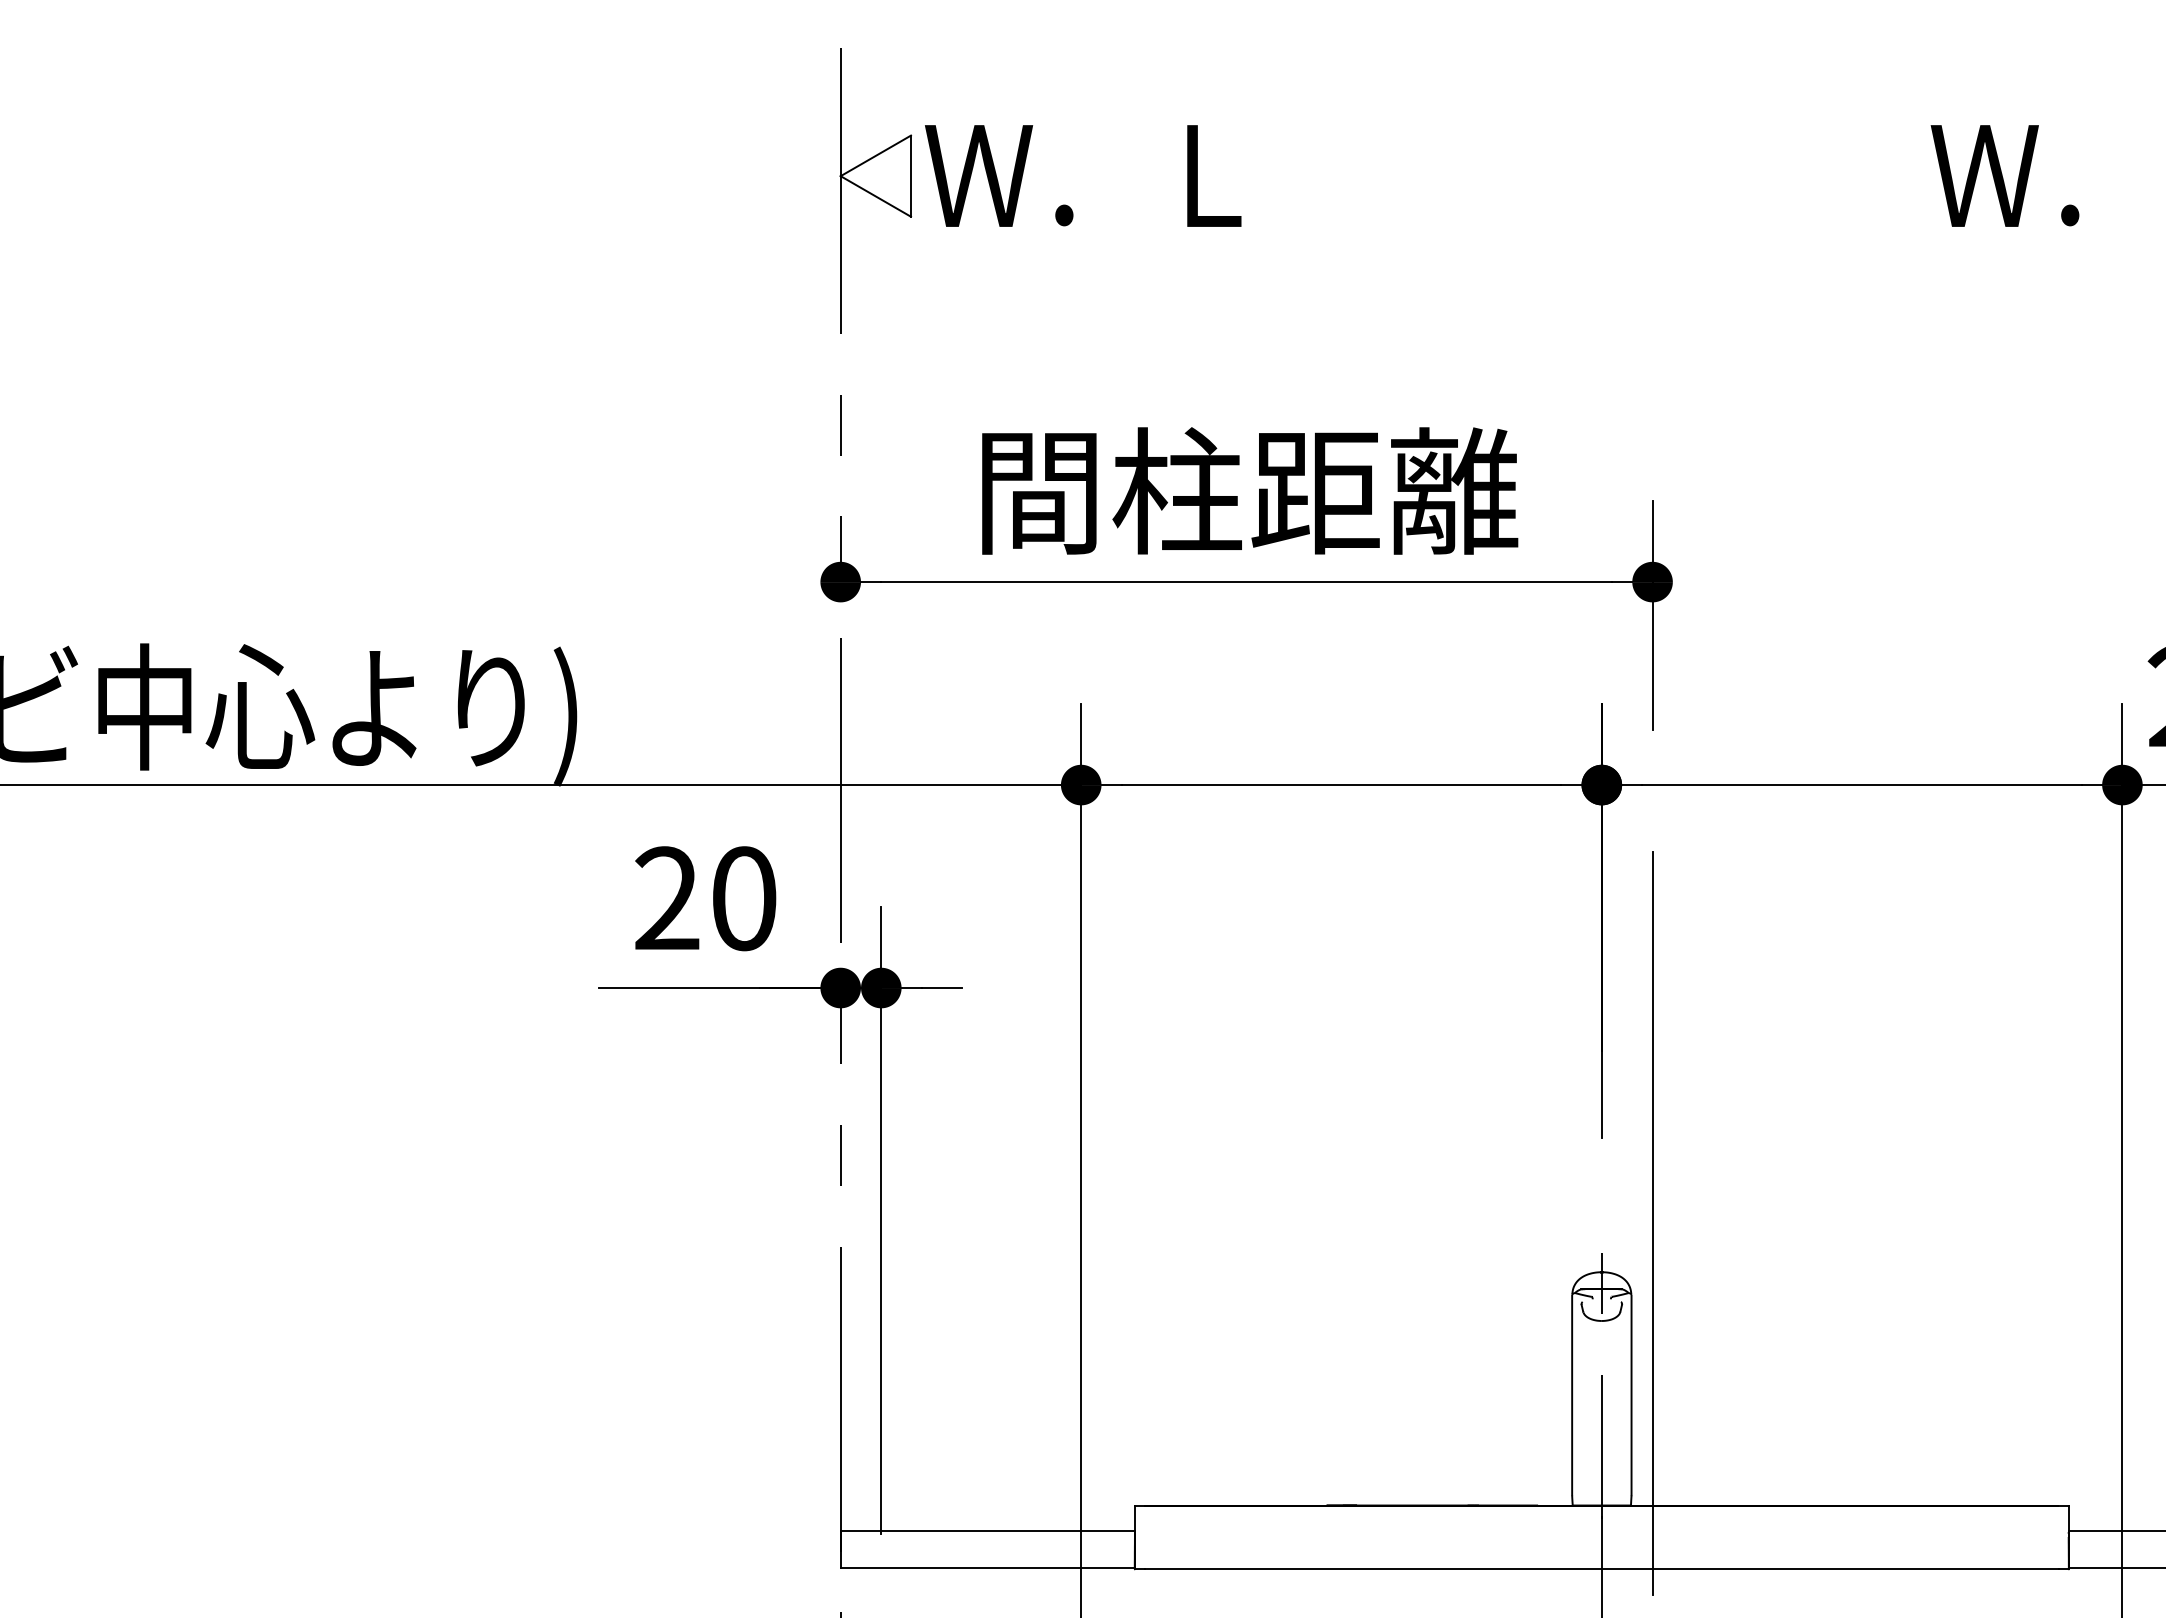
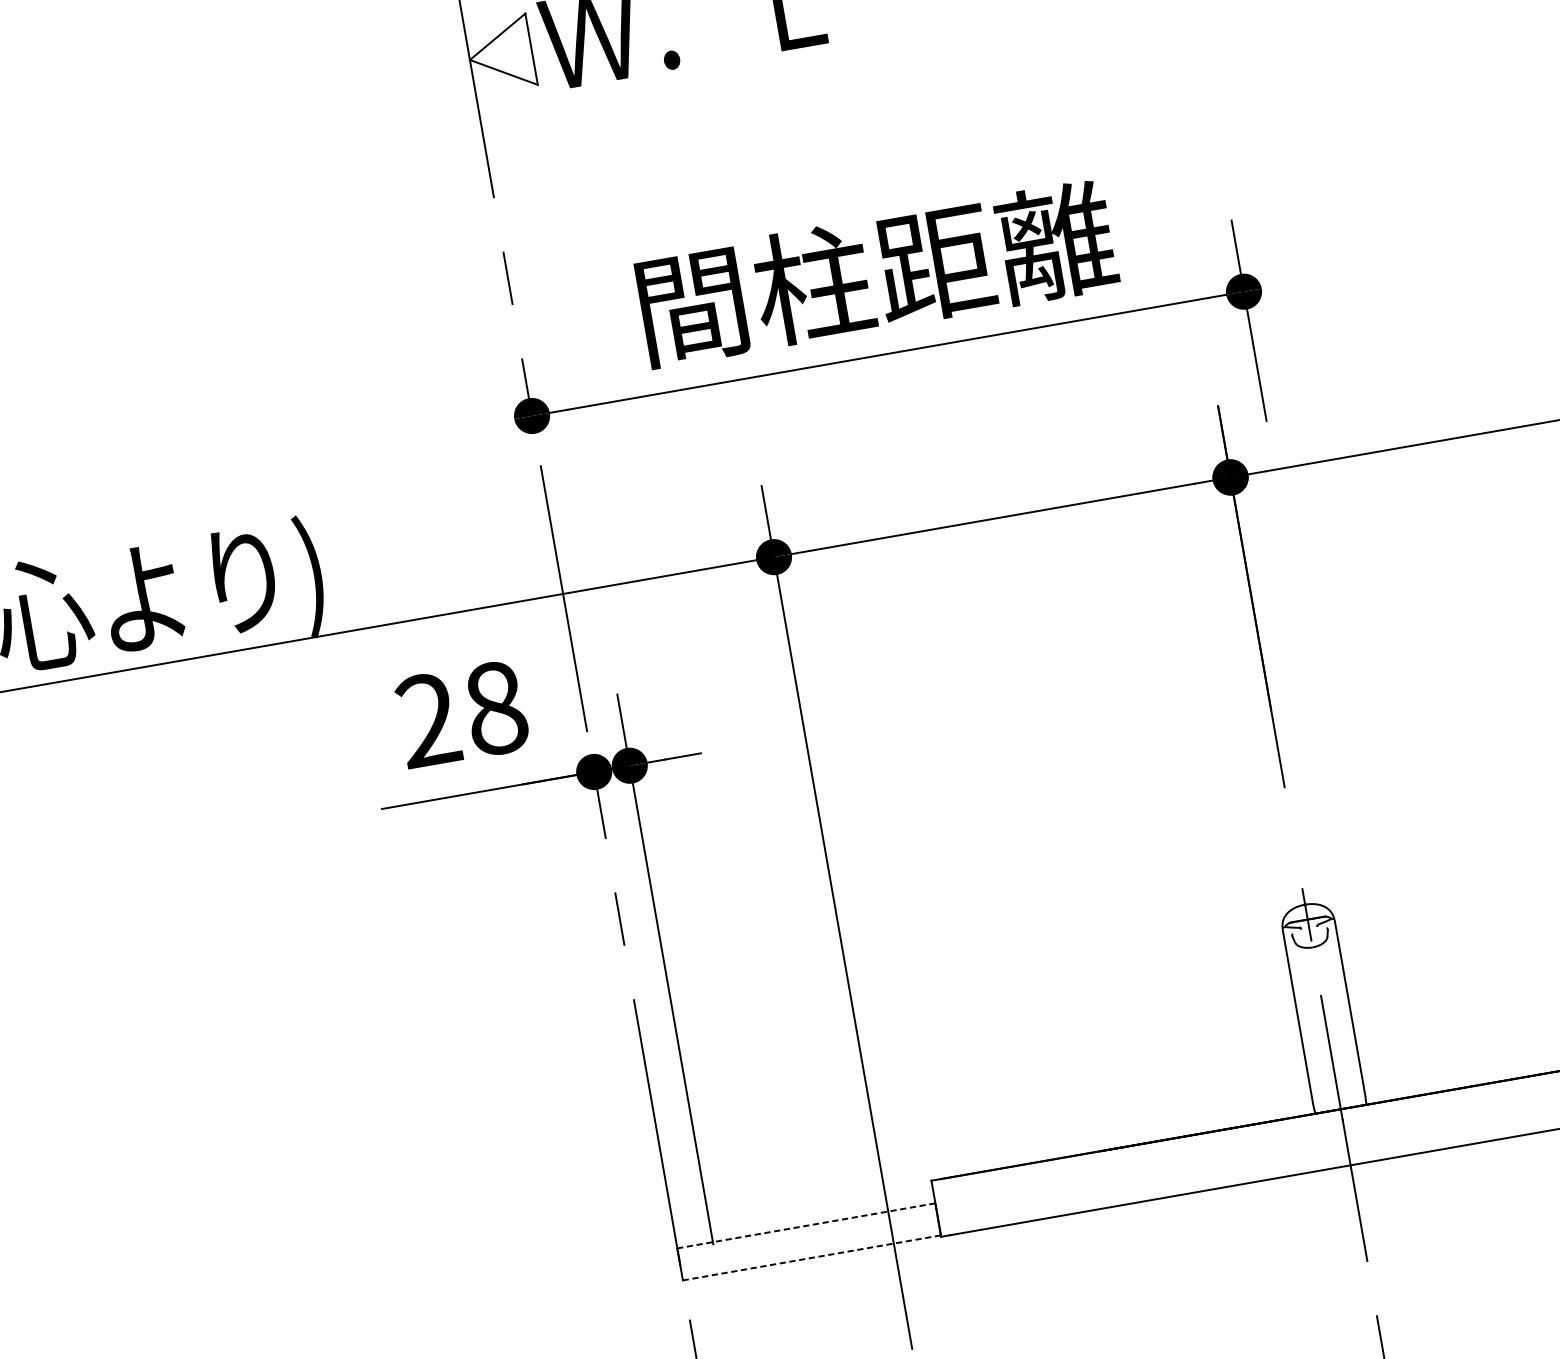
text: (744, 898) -> (496, 708), 20 -> 28
line: (1652, 1223) -> (1342, 854), removed
line: (987, 1531) -> (806, 1226), solid -> dashed
line: (987, 1567) -> (811, 1257), solid -> dashed

